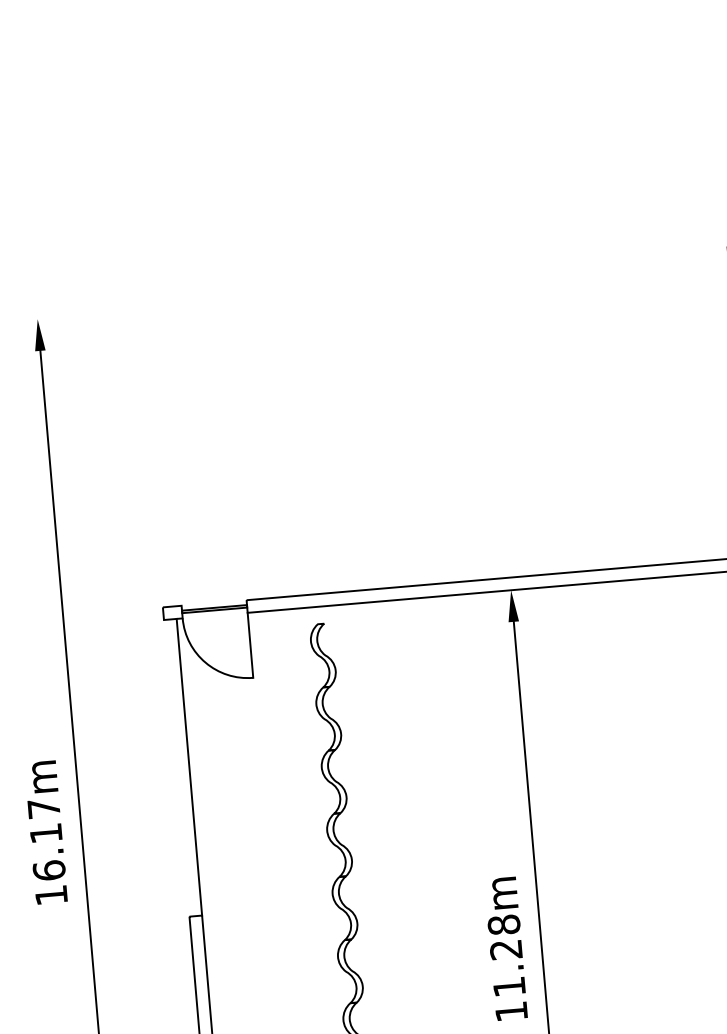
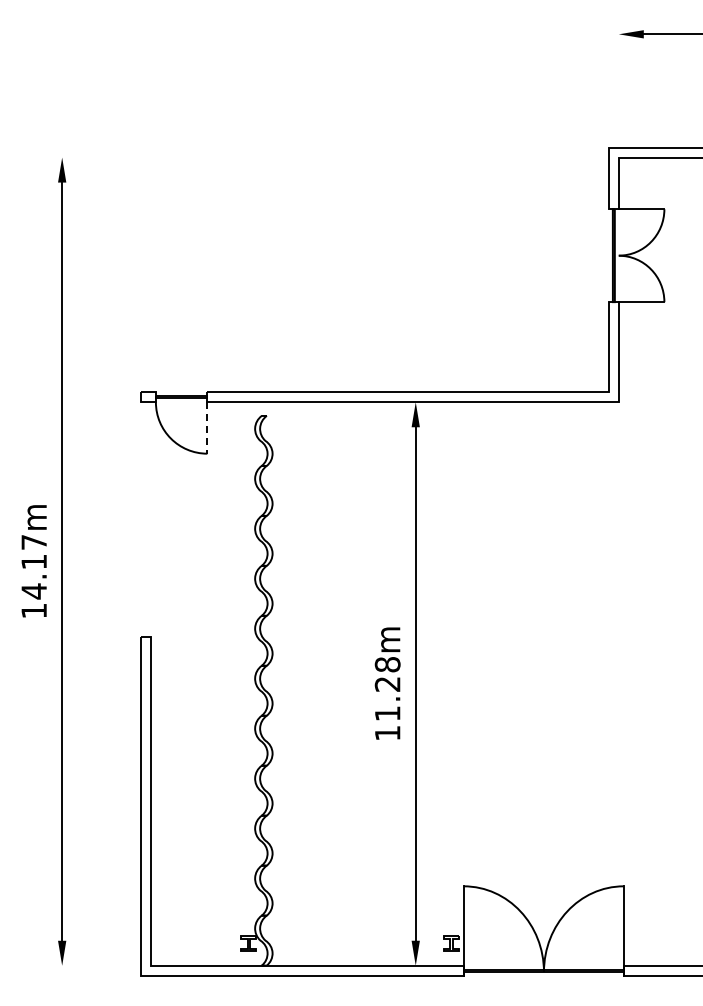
line: (250, 644) -> (207, 427), solid -> dashed
line: (189, 767) -> (151, 519), removed
text: (49, 870) -> (34, 591), 16.17m -> 14.17m

